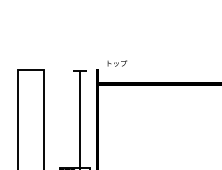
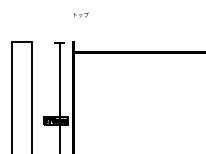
text: (117, 62) -> (81, 14), moved

